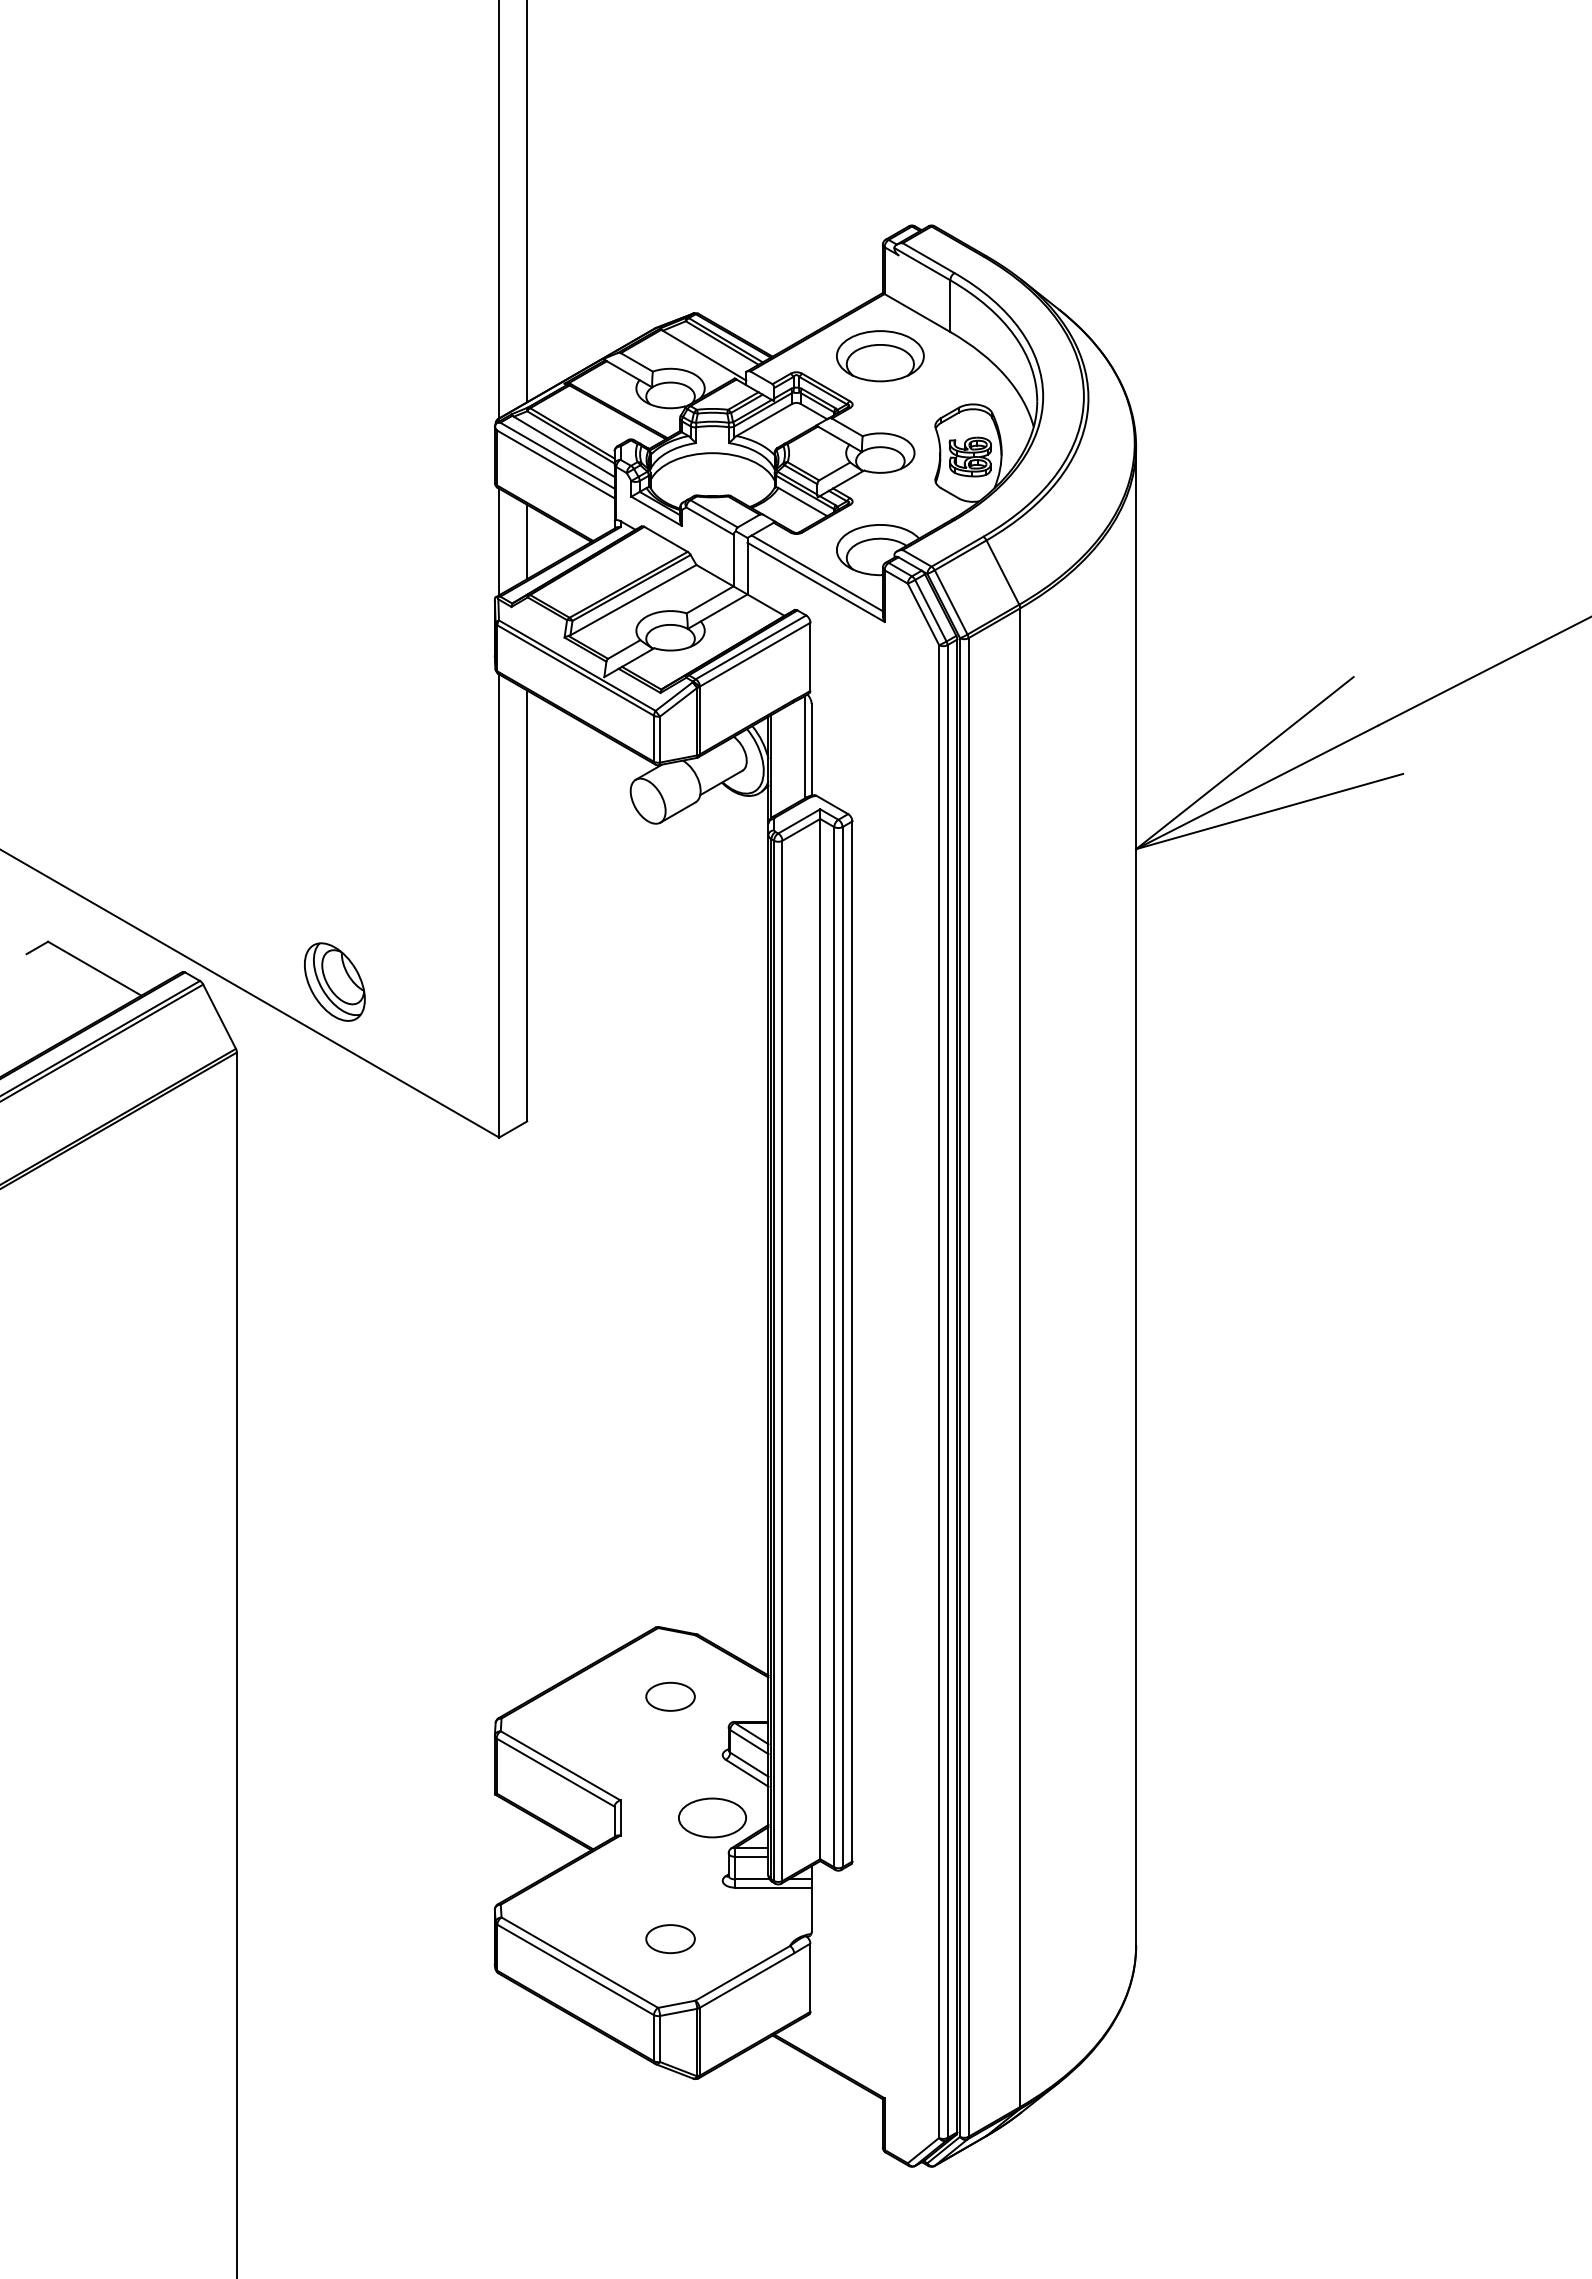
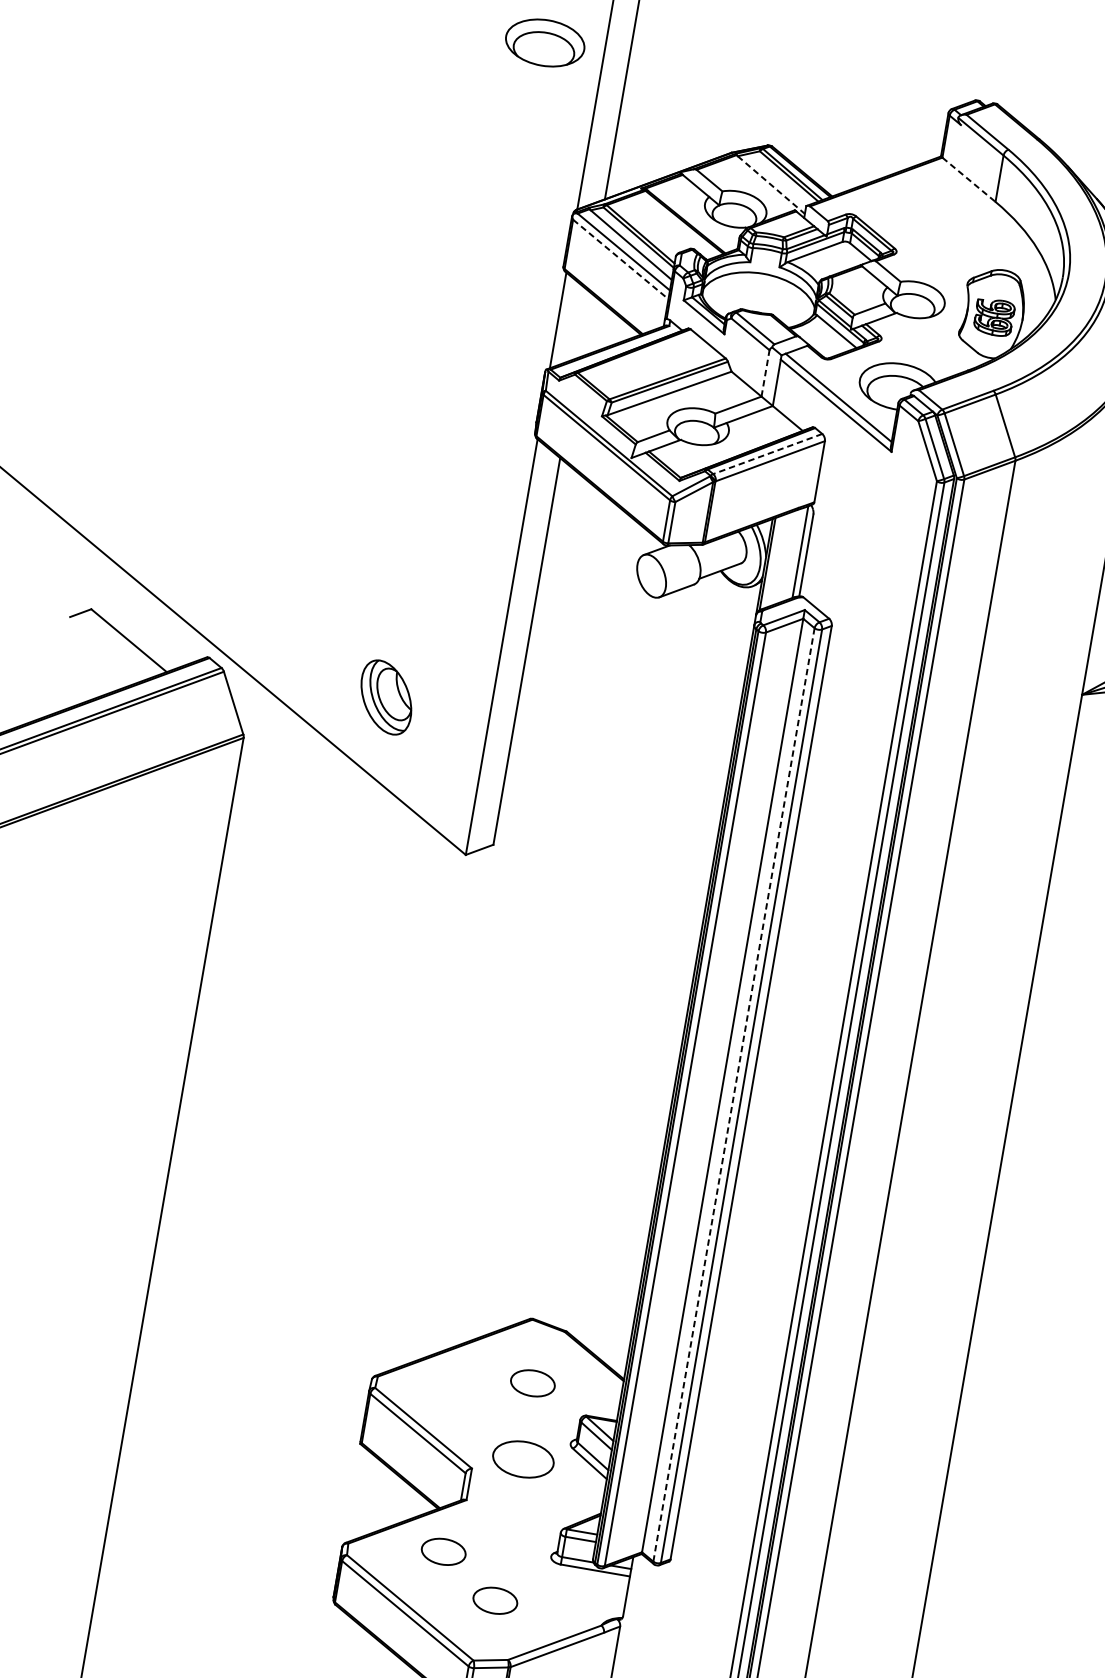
line: (917, 313) -> (968, 180), solid -> dashed
line: (704, 355) -> (771, 184), solid -> dashed
part: (880, 356) -> (545, 43), moved
line: (556, 464) -> (621, 259), solid -> dashed
line: (527, 541) -> (583, 324), removed
line: (733, 560) -> (765, 373), solid -> dashed
line: (751, 647) -> (768, 454), solid -> dashed
part: (334, 981) -> (386, 696), moved
line: (834, 1347) -> (734, 1095), solid -> dashed
part: (712, 1817) -> (523, 1459), moved
part: (605, 1895) -> (443, 1551), added

